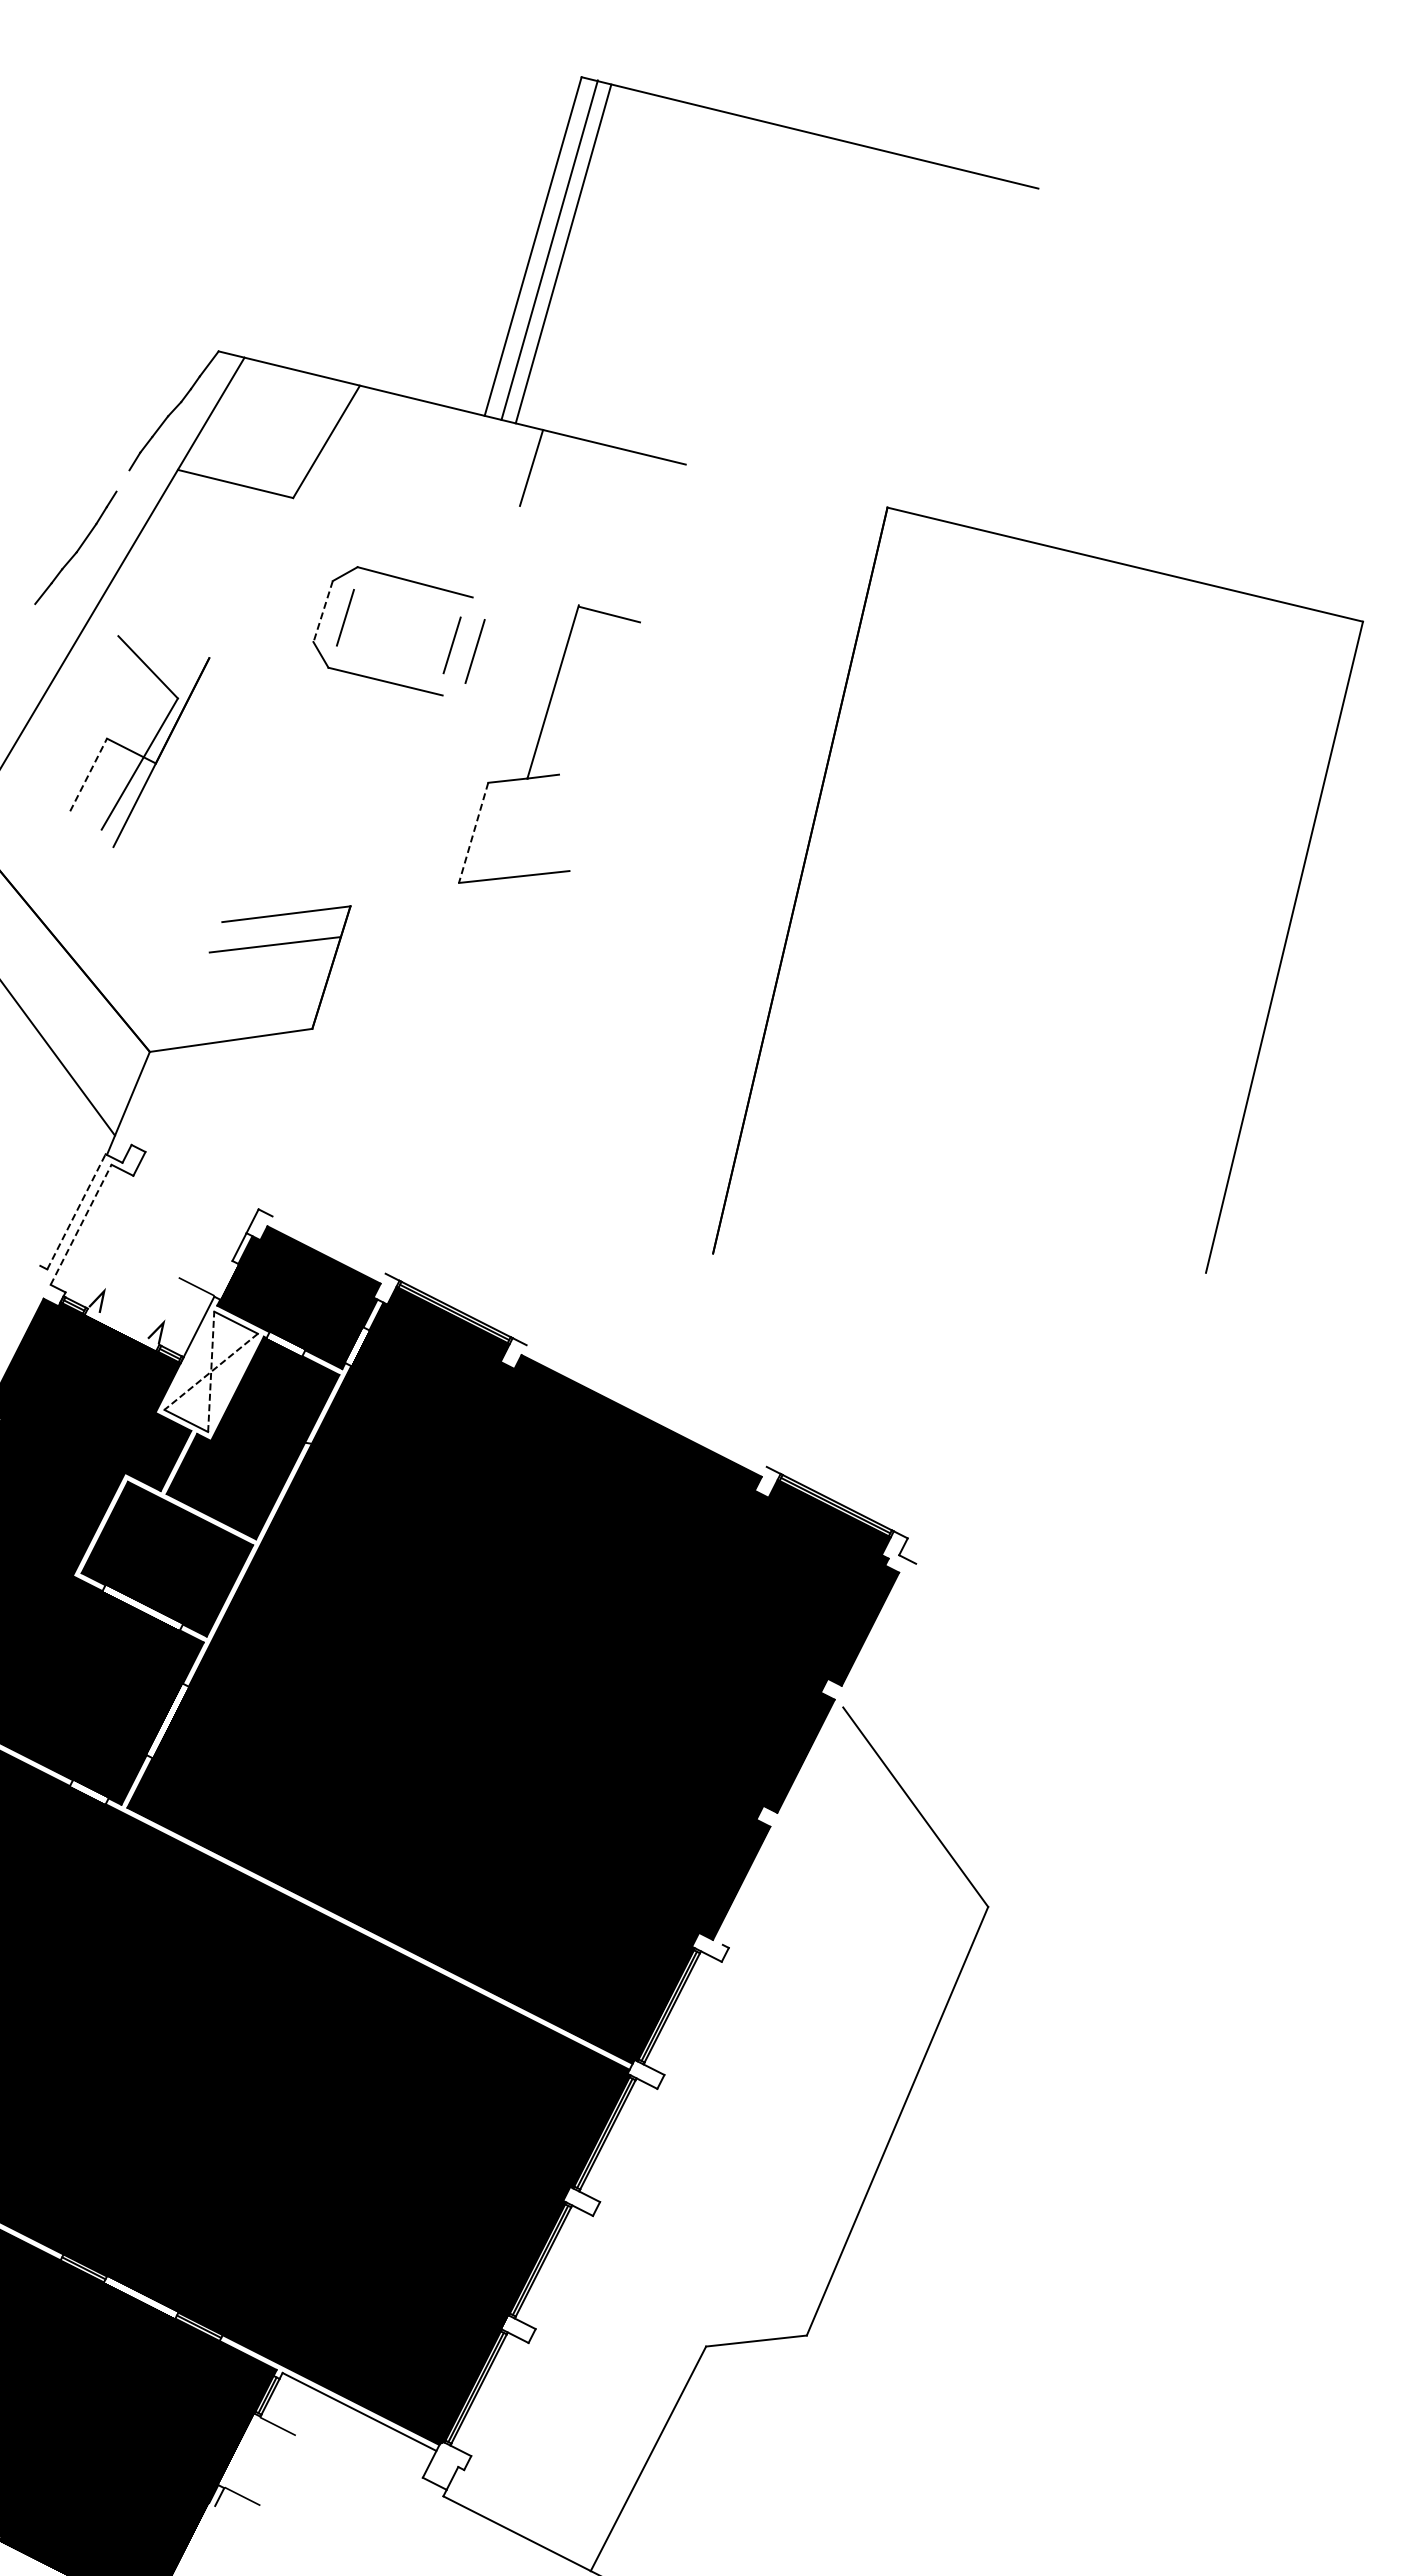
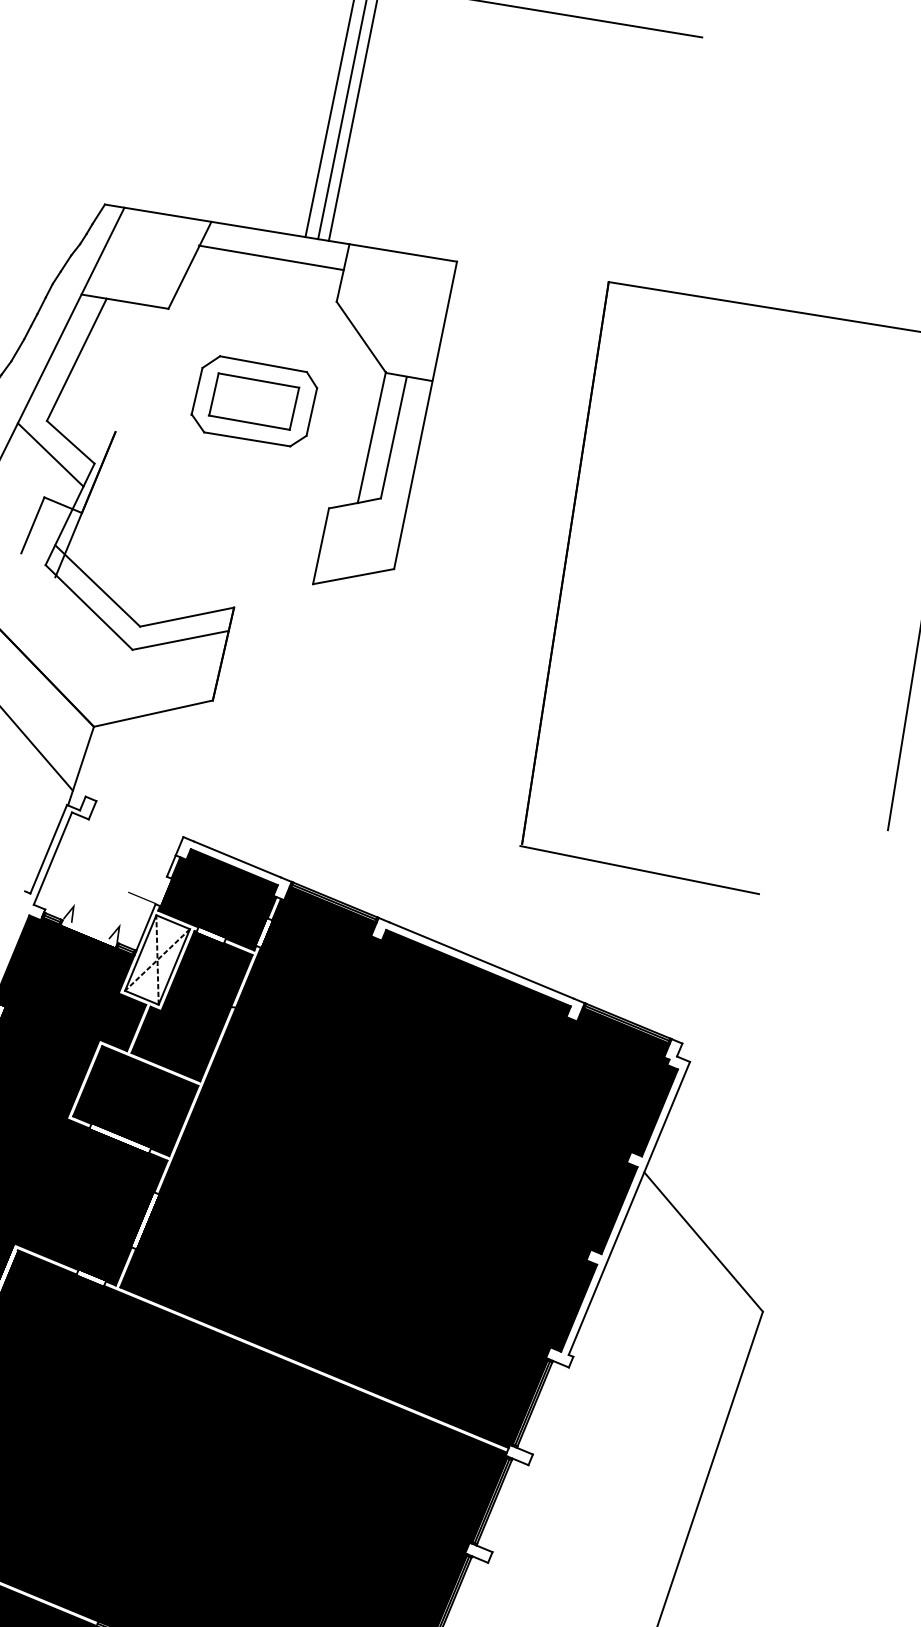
line: (436, 440) -> (271, 258), added
line: (122, 480) -> (41, 305), added
line: (549, 555) -> (361, 336), added
line: (164, 557) -> (76, 360), added
line: (406, 603) -> (258, 380), added
line: (478, 608) -> (311, 379), added
line: (323, 612) -> (197, 391), dashed -> solid
line: (389, 659) -> (248, 422), added
line: (627, 667) -> (425, 415), added
line: (119, 682) -> (50, 455), added
line: (453, 689) -> (297, 441), added
line: (582, 694) -> (393, 437), added
line: (88, 774) -> (32, 525), dashed -> solid
line: (473, 833) -> (320, 546), dashed -> solid
line: (169, 862) -> (97, 585), added
line: (155, 890) -> (88, 607), added
line: (76, 1211) -> (48, 849), dashed -> solid
line: (81, 1224) -> (53, 858), dashed -> solid
line: (328, 1244) -> (237, 859), added
line: (868, 1300) -> (639, 869), added
line: (189, 1360) -> (140, 952), added
line: (232, 1382) -> (173, 966), added
line: (646, 1405) -> (481, 960), added
line: (819, 1753) -> (629, 1207), added

